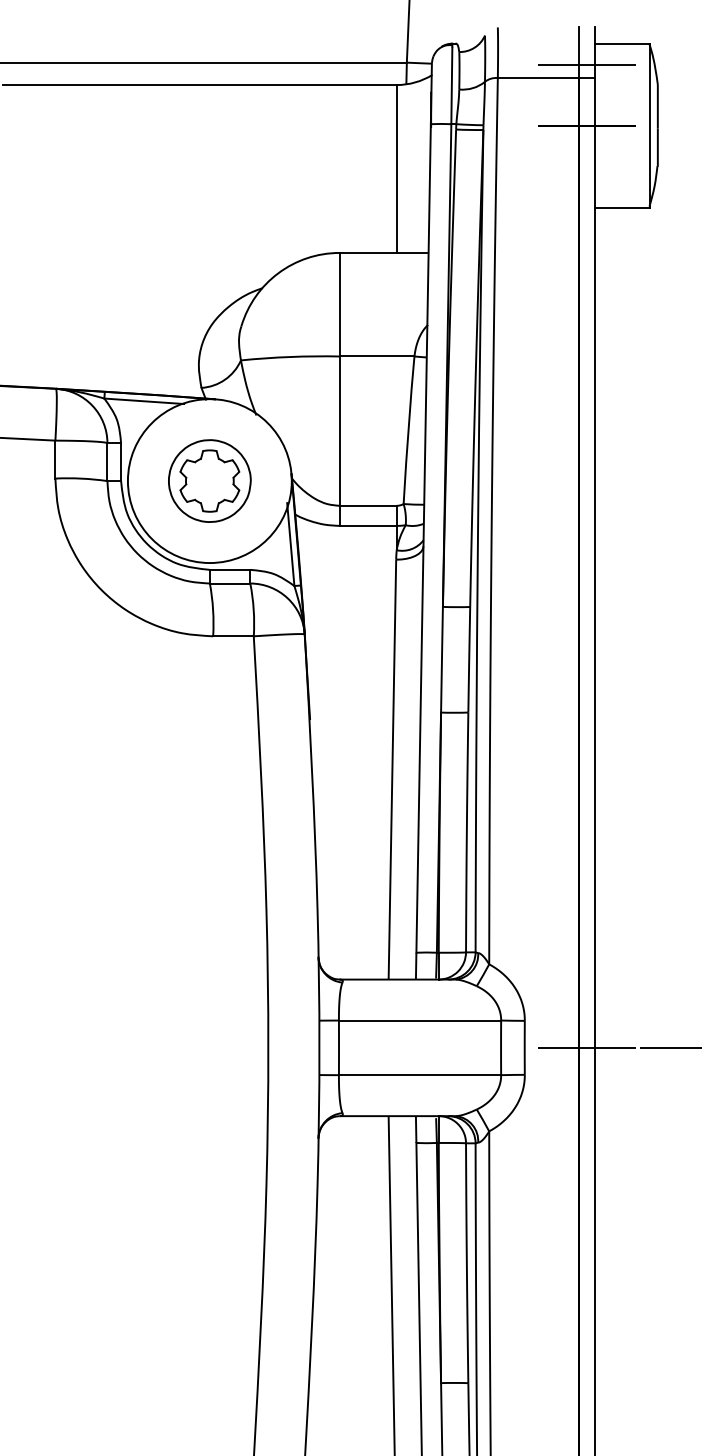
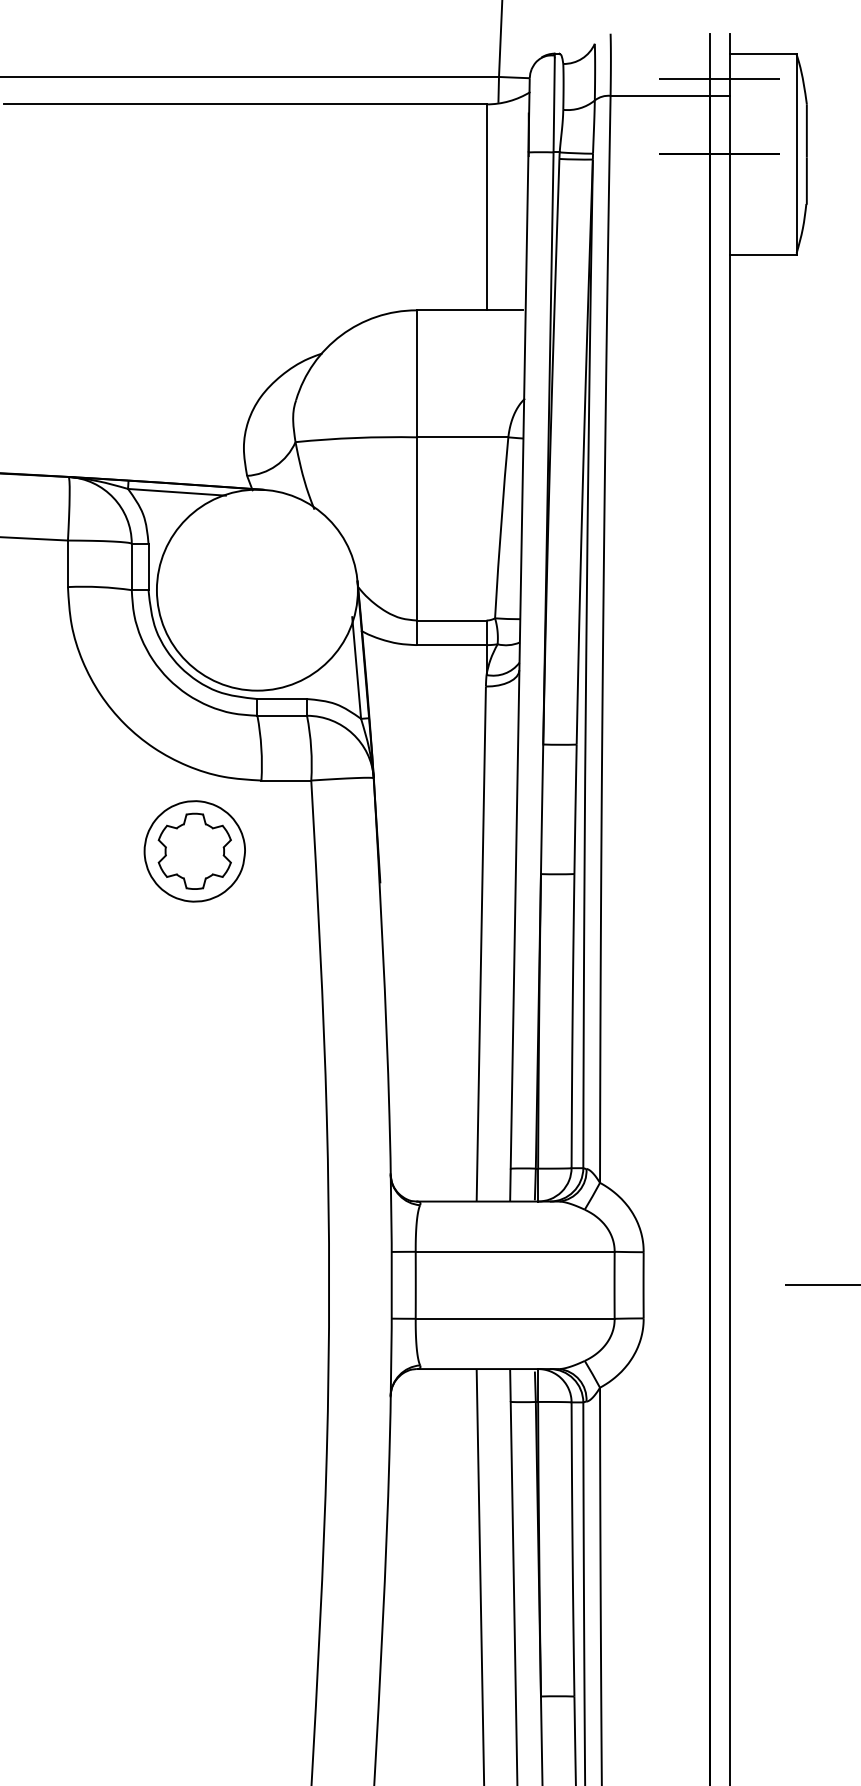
part: (209, 480) -> (194, 850), moved
line: (586, 1047) -> (719, 1284), removed

